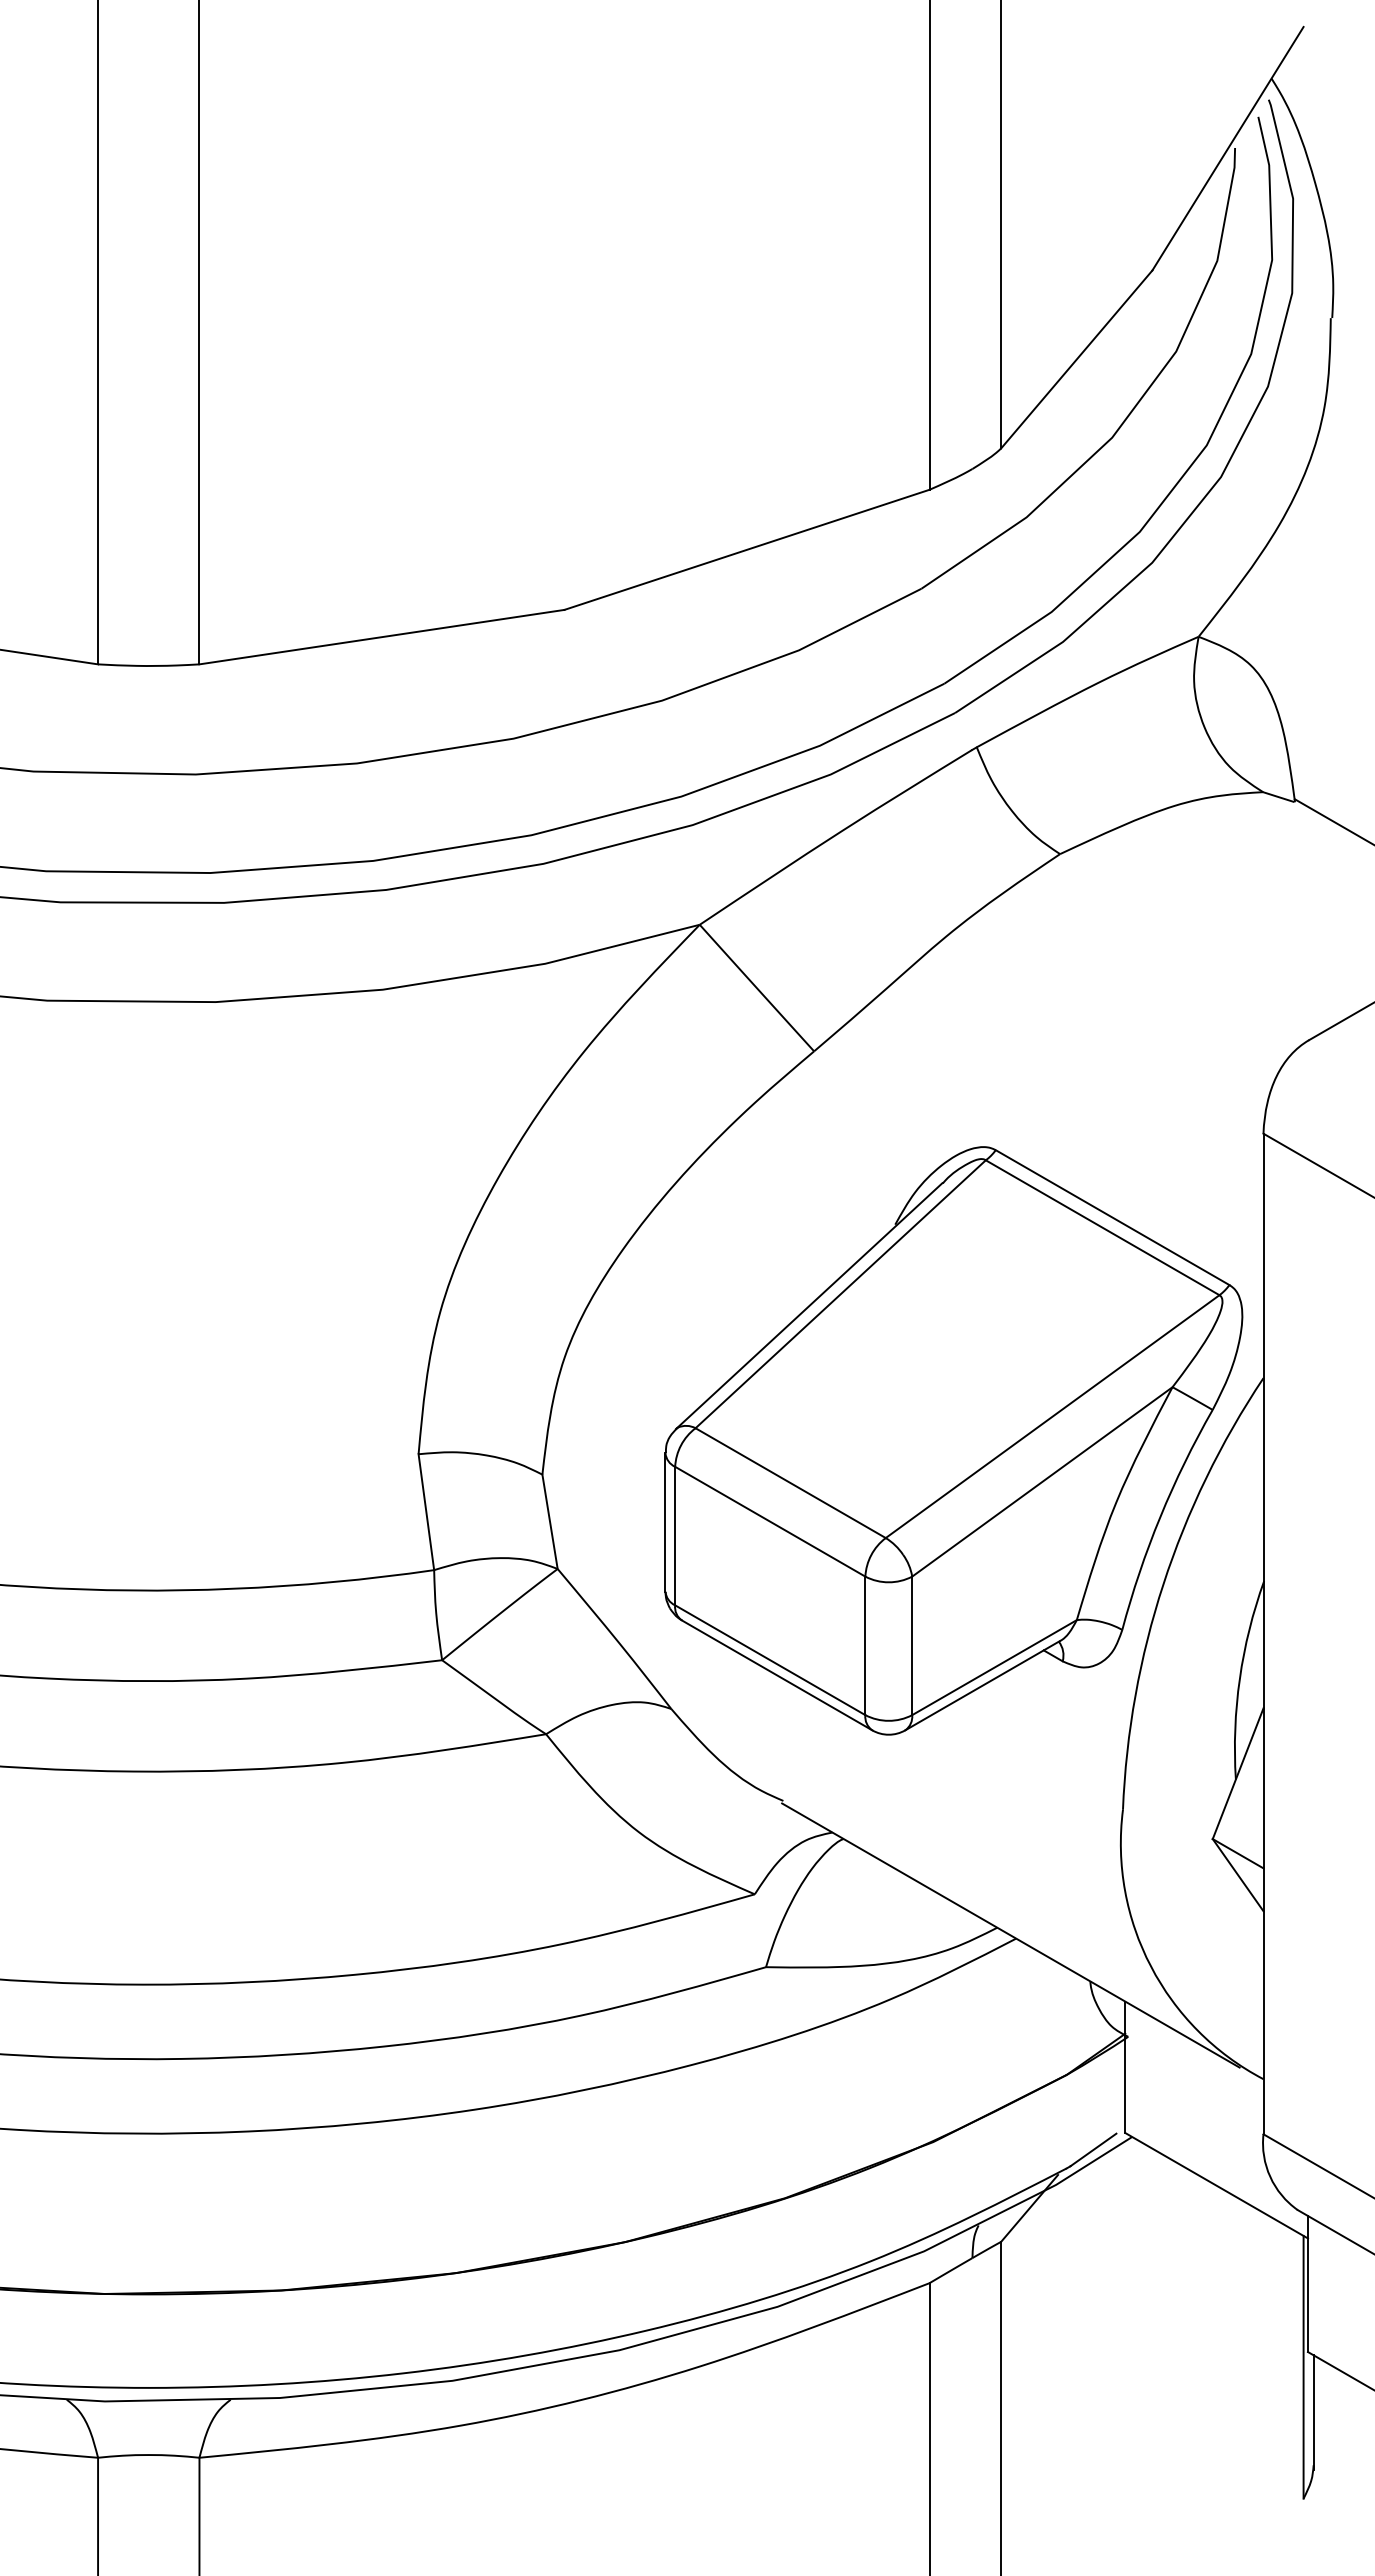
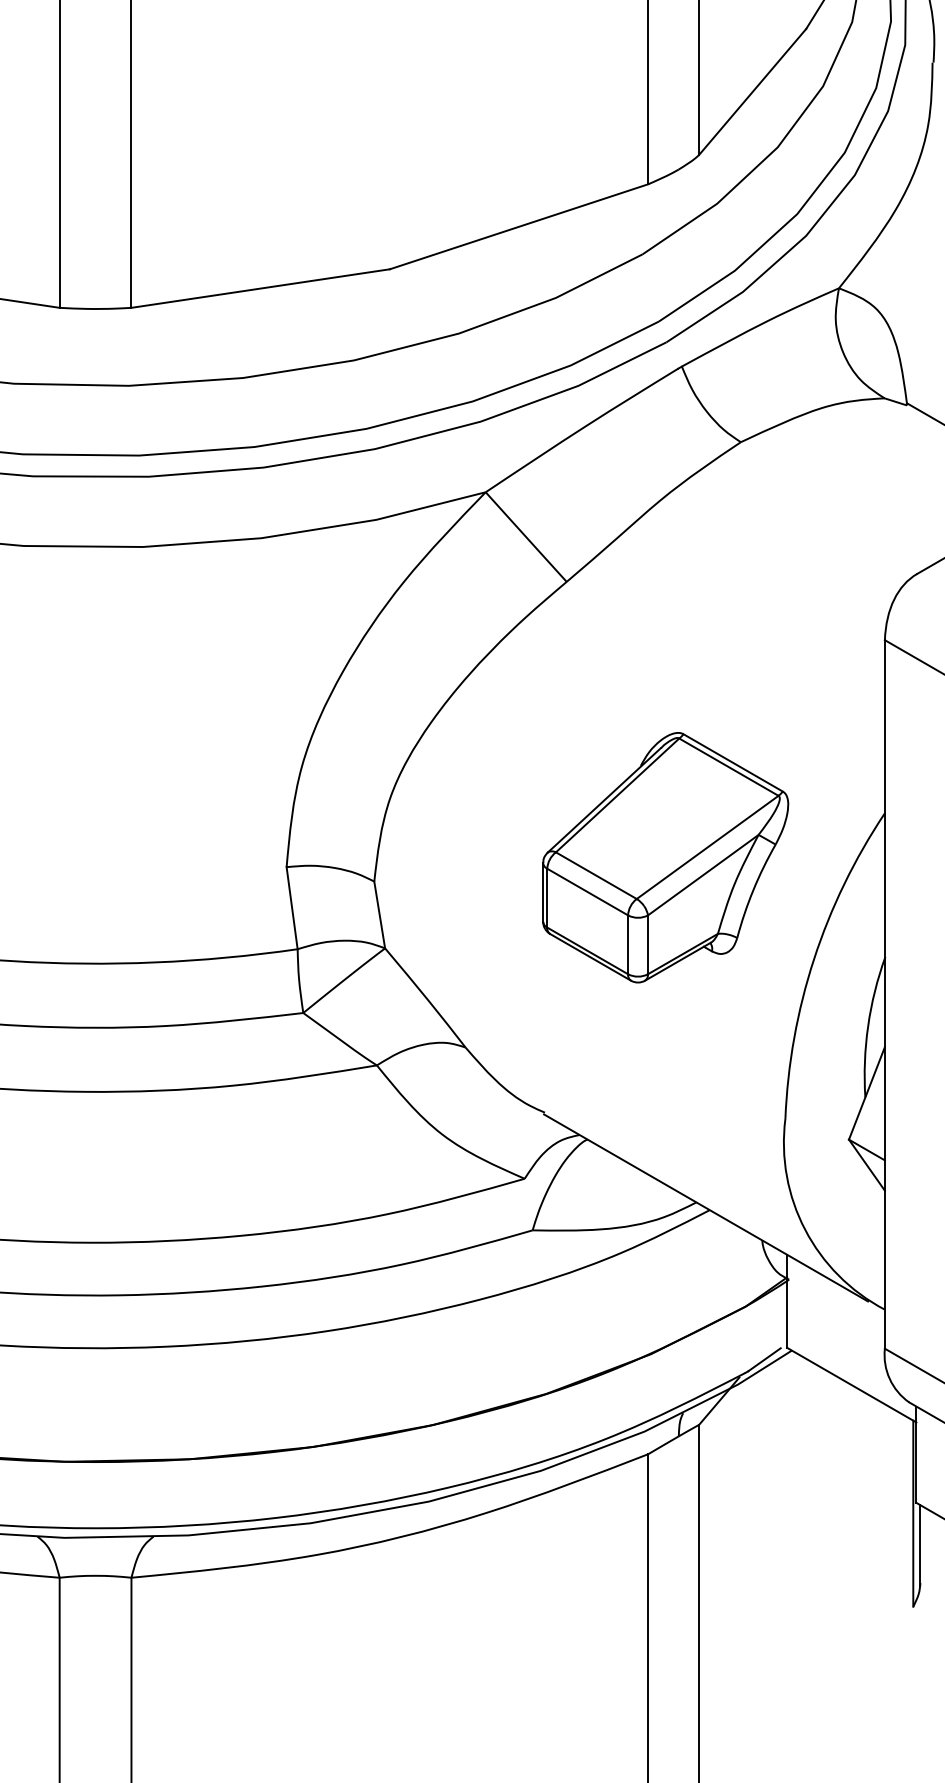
part: (953, 1440) -> (665, 857), size x0.6

